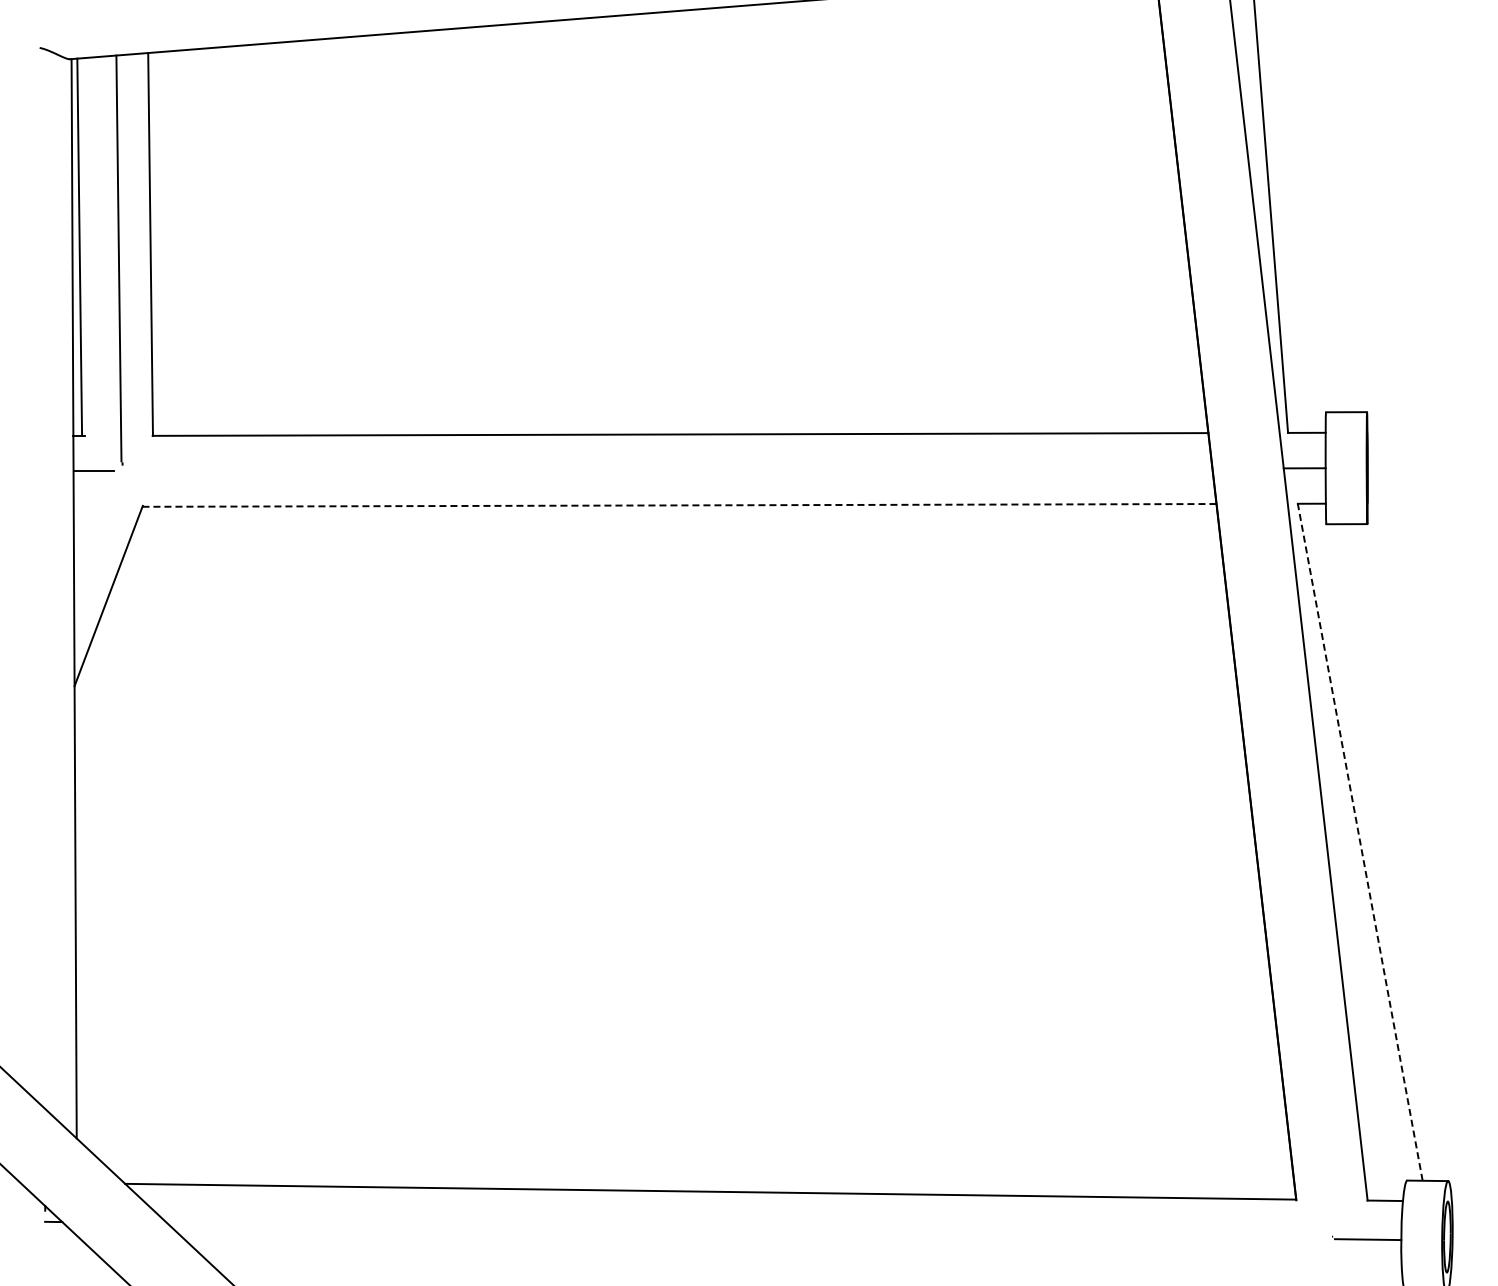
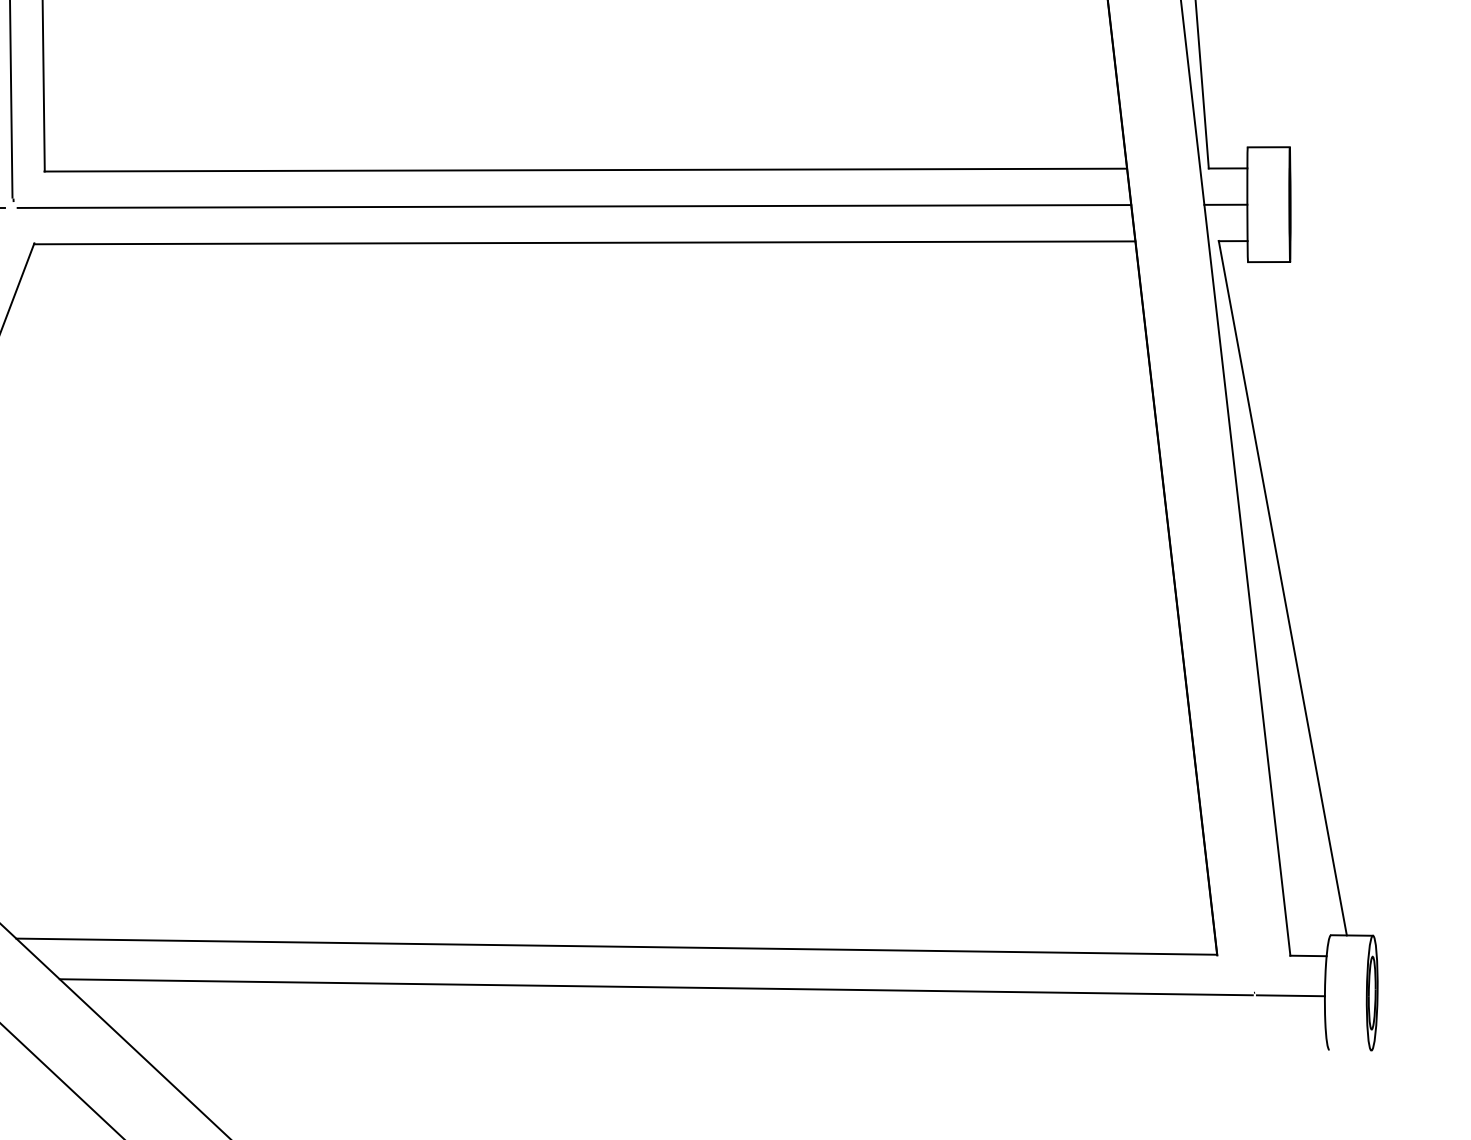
line: (669, 469) -> (574, 206), added
line: (679, 505) -> (584, 242), dashed -> solid
line: (1360, 841) -> (1283, 587), dashed -> solid
line: (748, 1231) -> (655, 987), added

